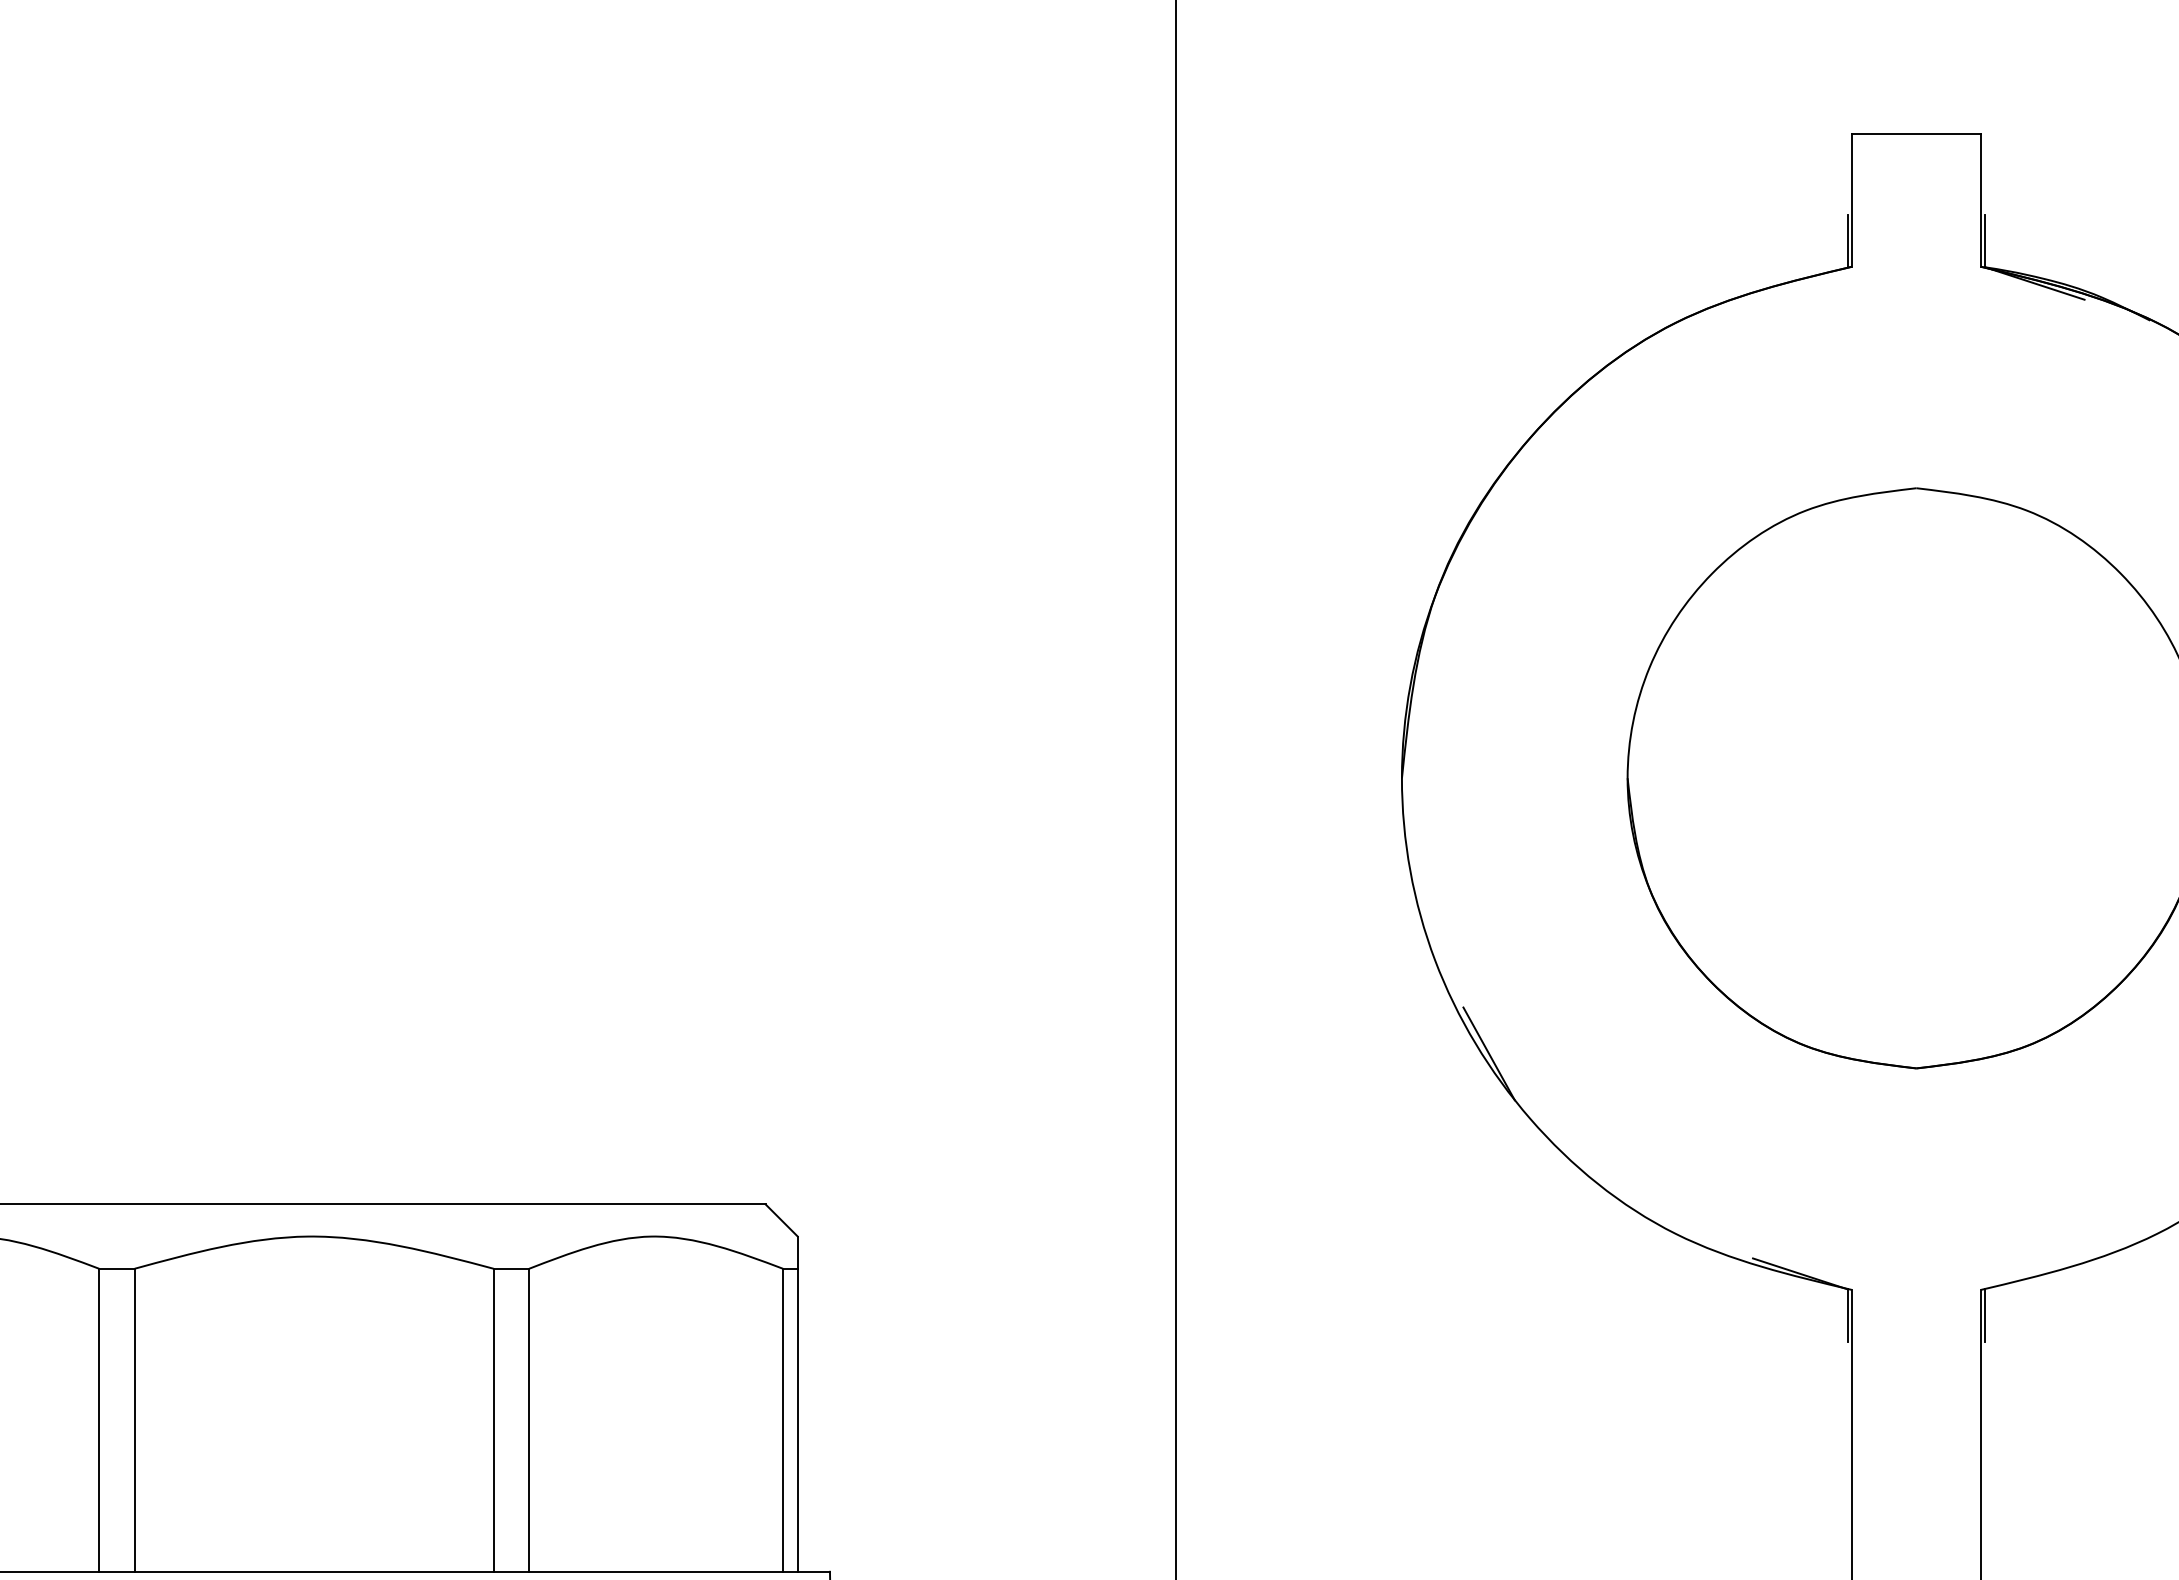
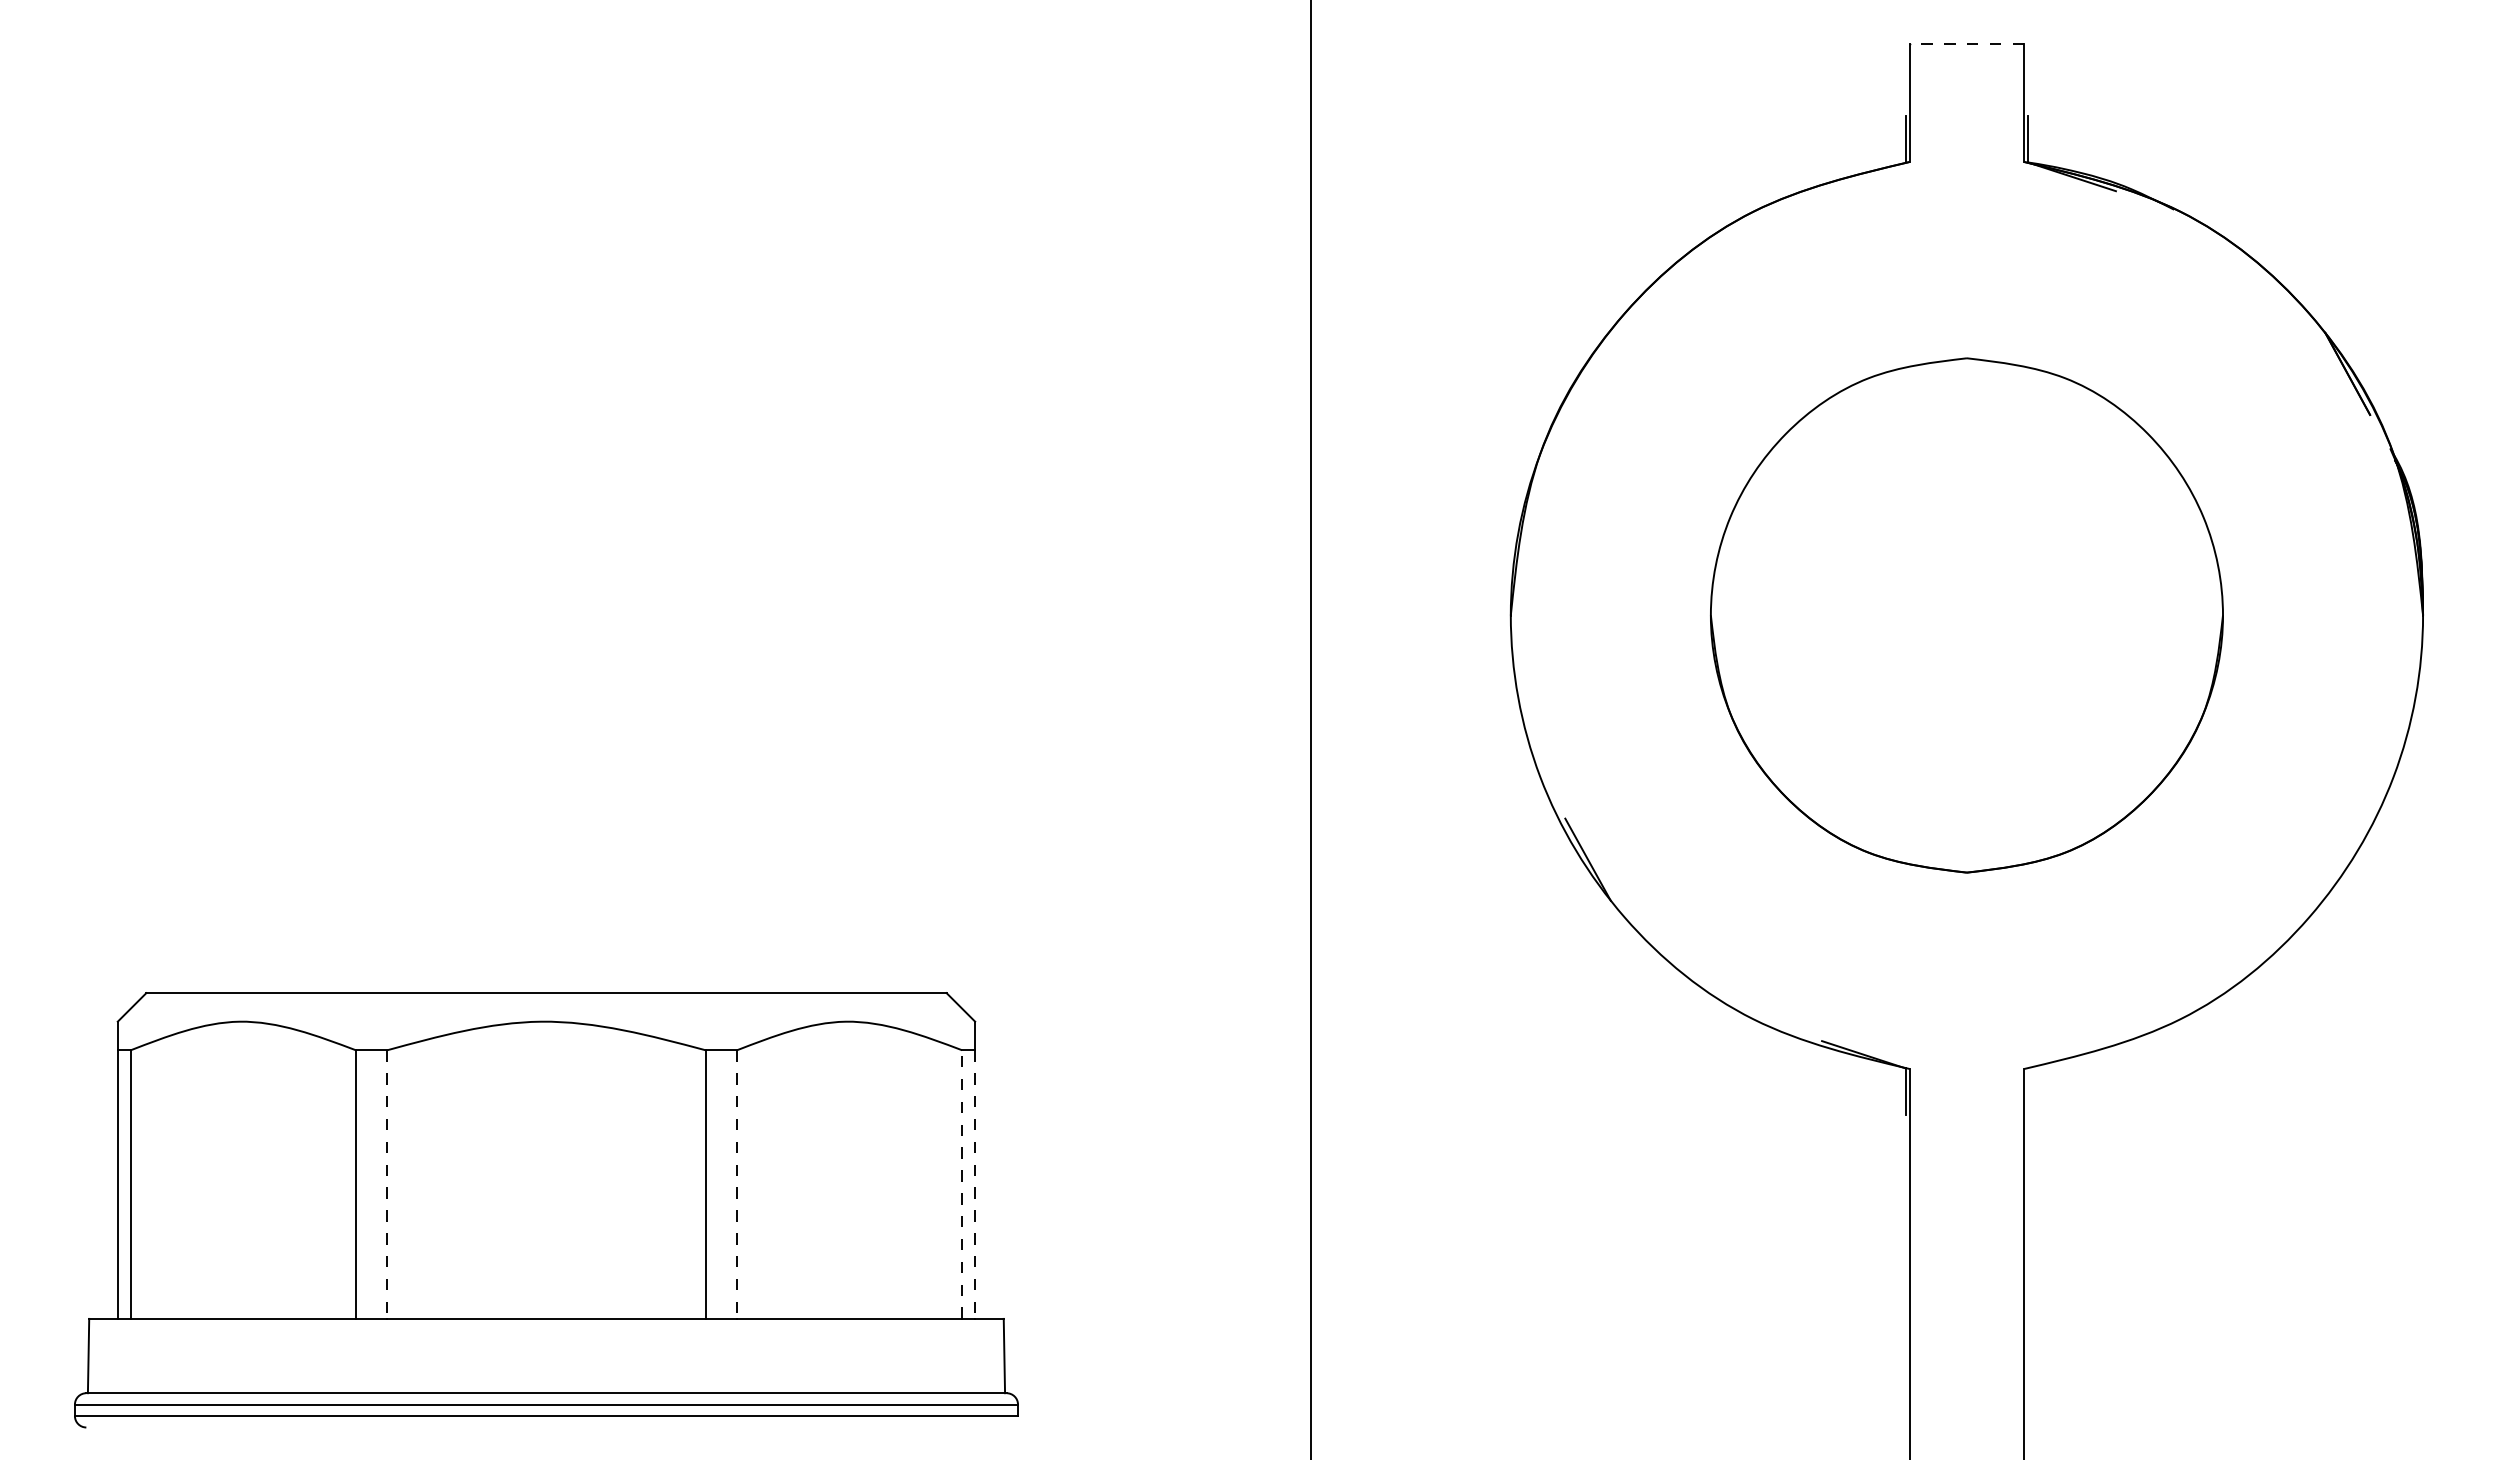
line: (1915, 133) -> (1966, 43), solid -> dashed
line: (1984, 1315) -> (2027, 1091), removed
line: (783, 1420) -> (962, 1184), solid -> dashed
line: (134, 1421) -> (387, 1185), solid -> dashed
line: (529, 1421) -> (737, 1185), solid -> dashed
line: (798, 1421) -> (975, 1185), solid -> dashed

